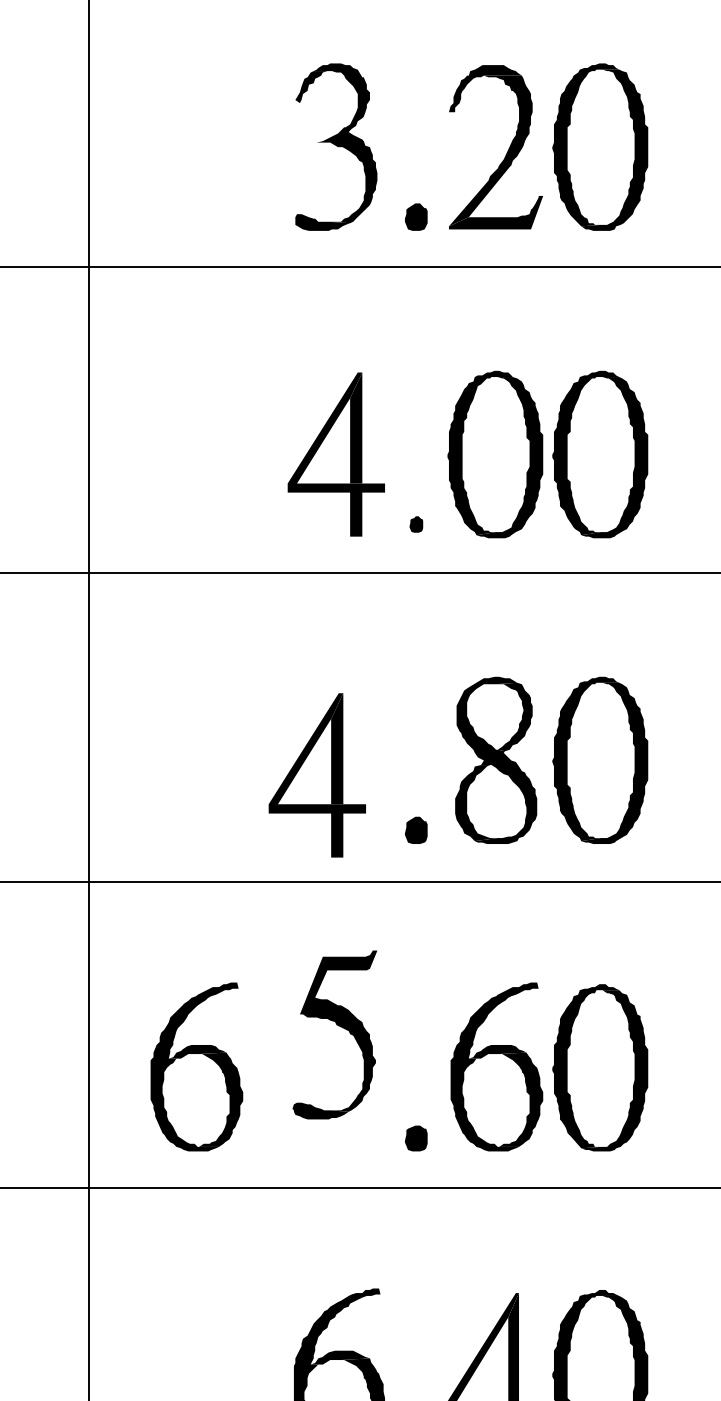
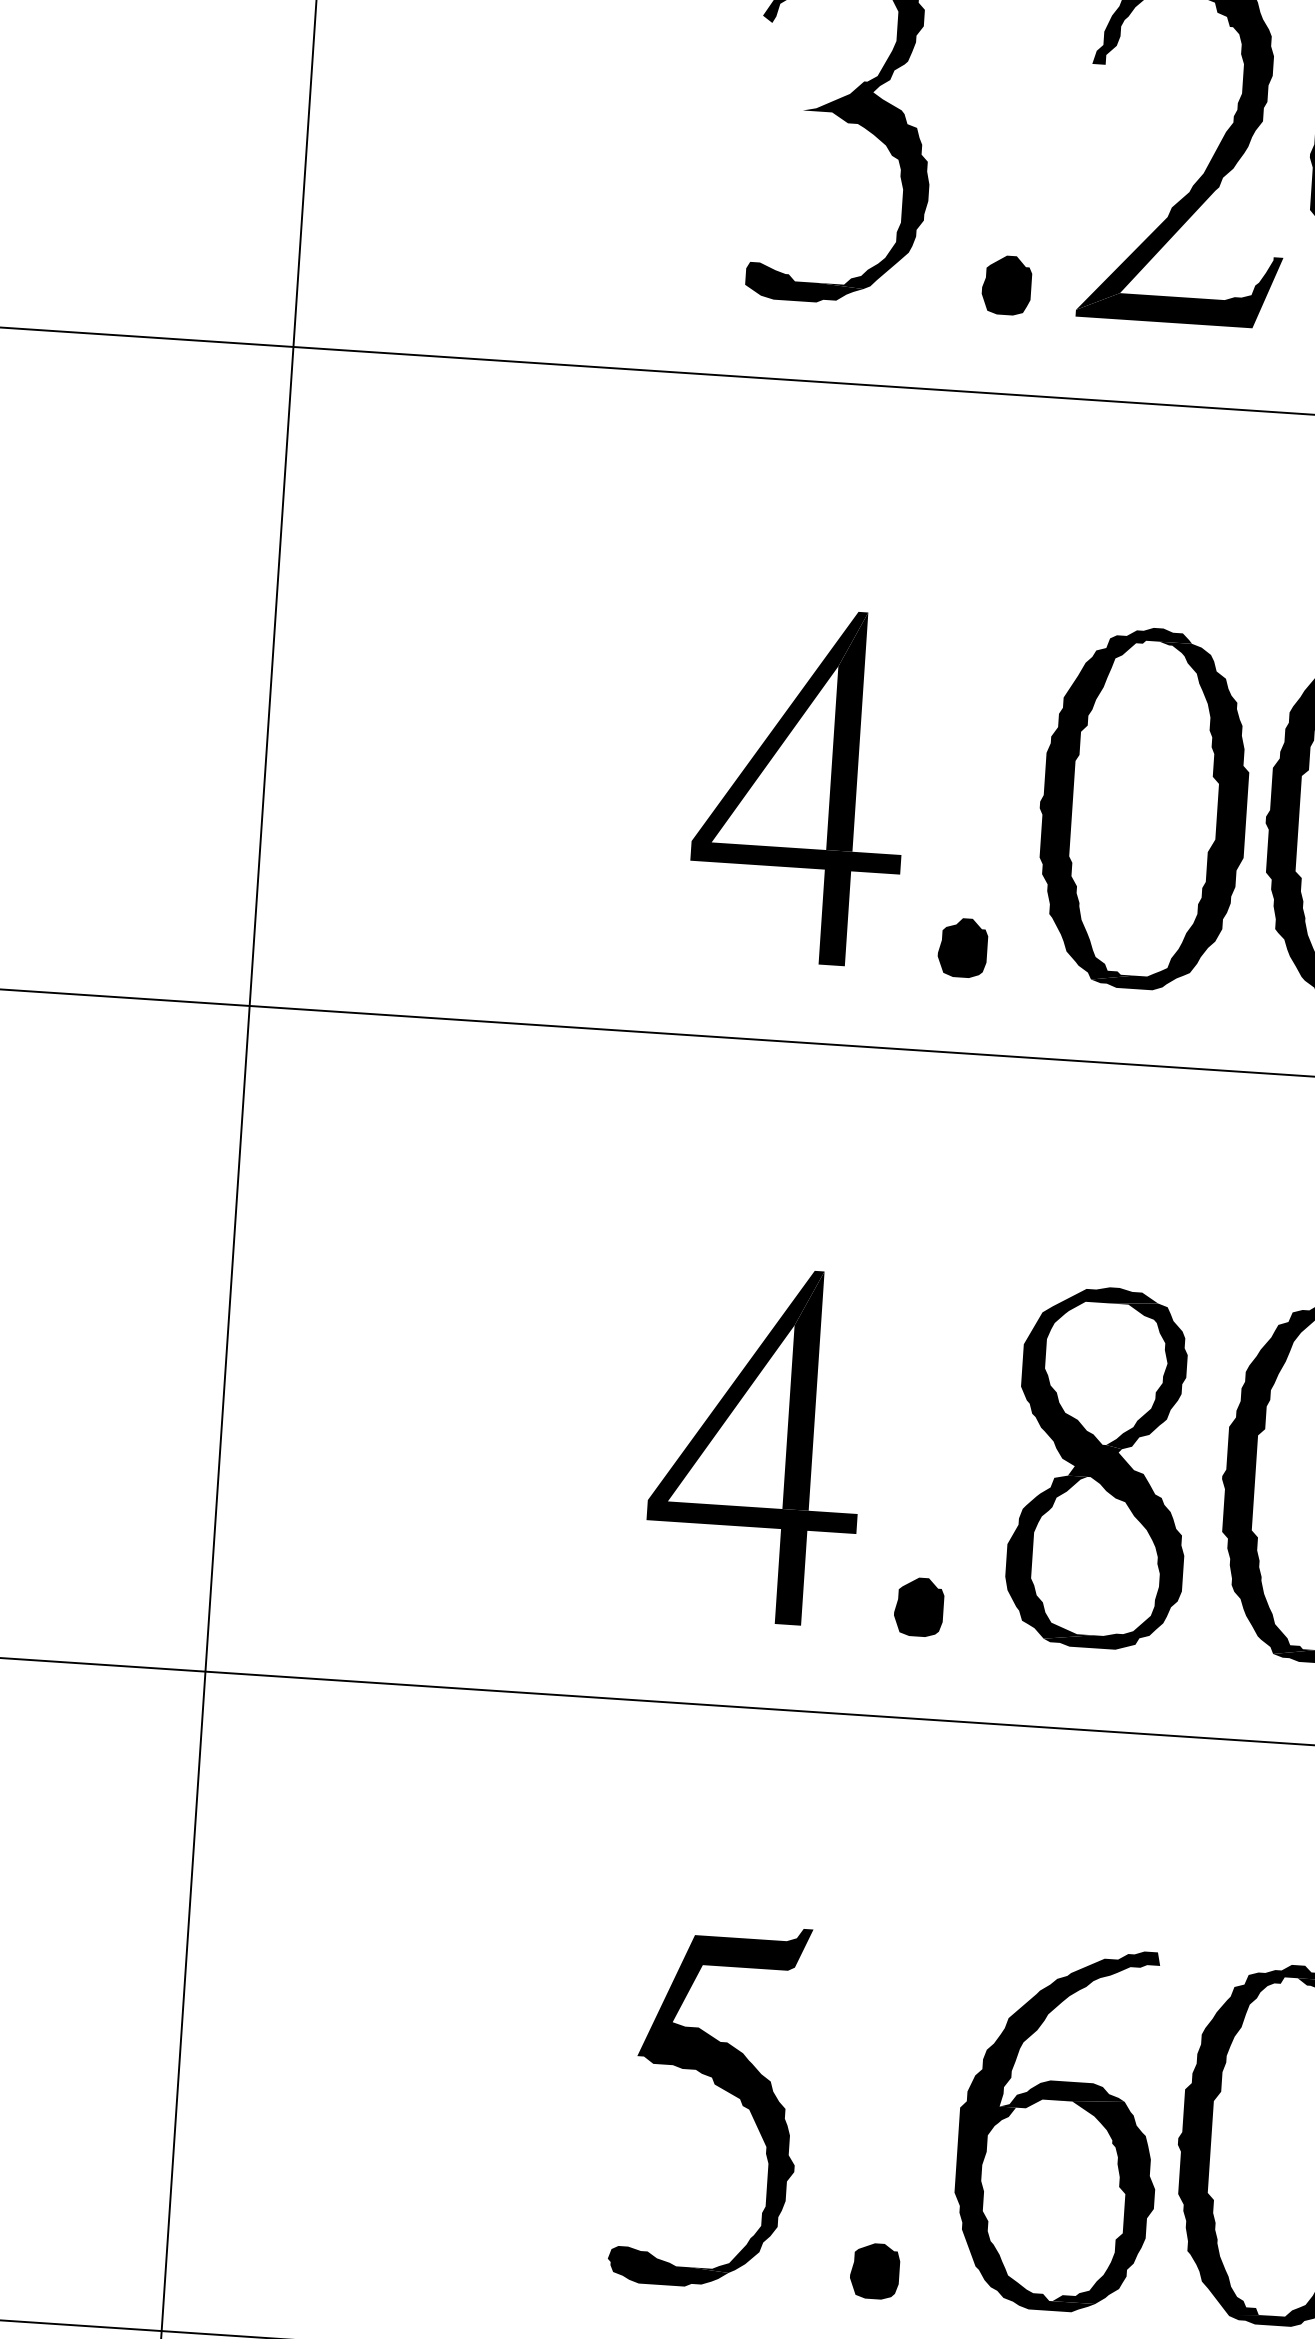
part: (416, 524) -> (963, 947), size x1.67
part: (316, 775) -> (754, 1444), moved
part: (338, 1026) -> (718, 2087), moved
part: (196, 1066) -> (411, 2084), removed

